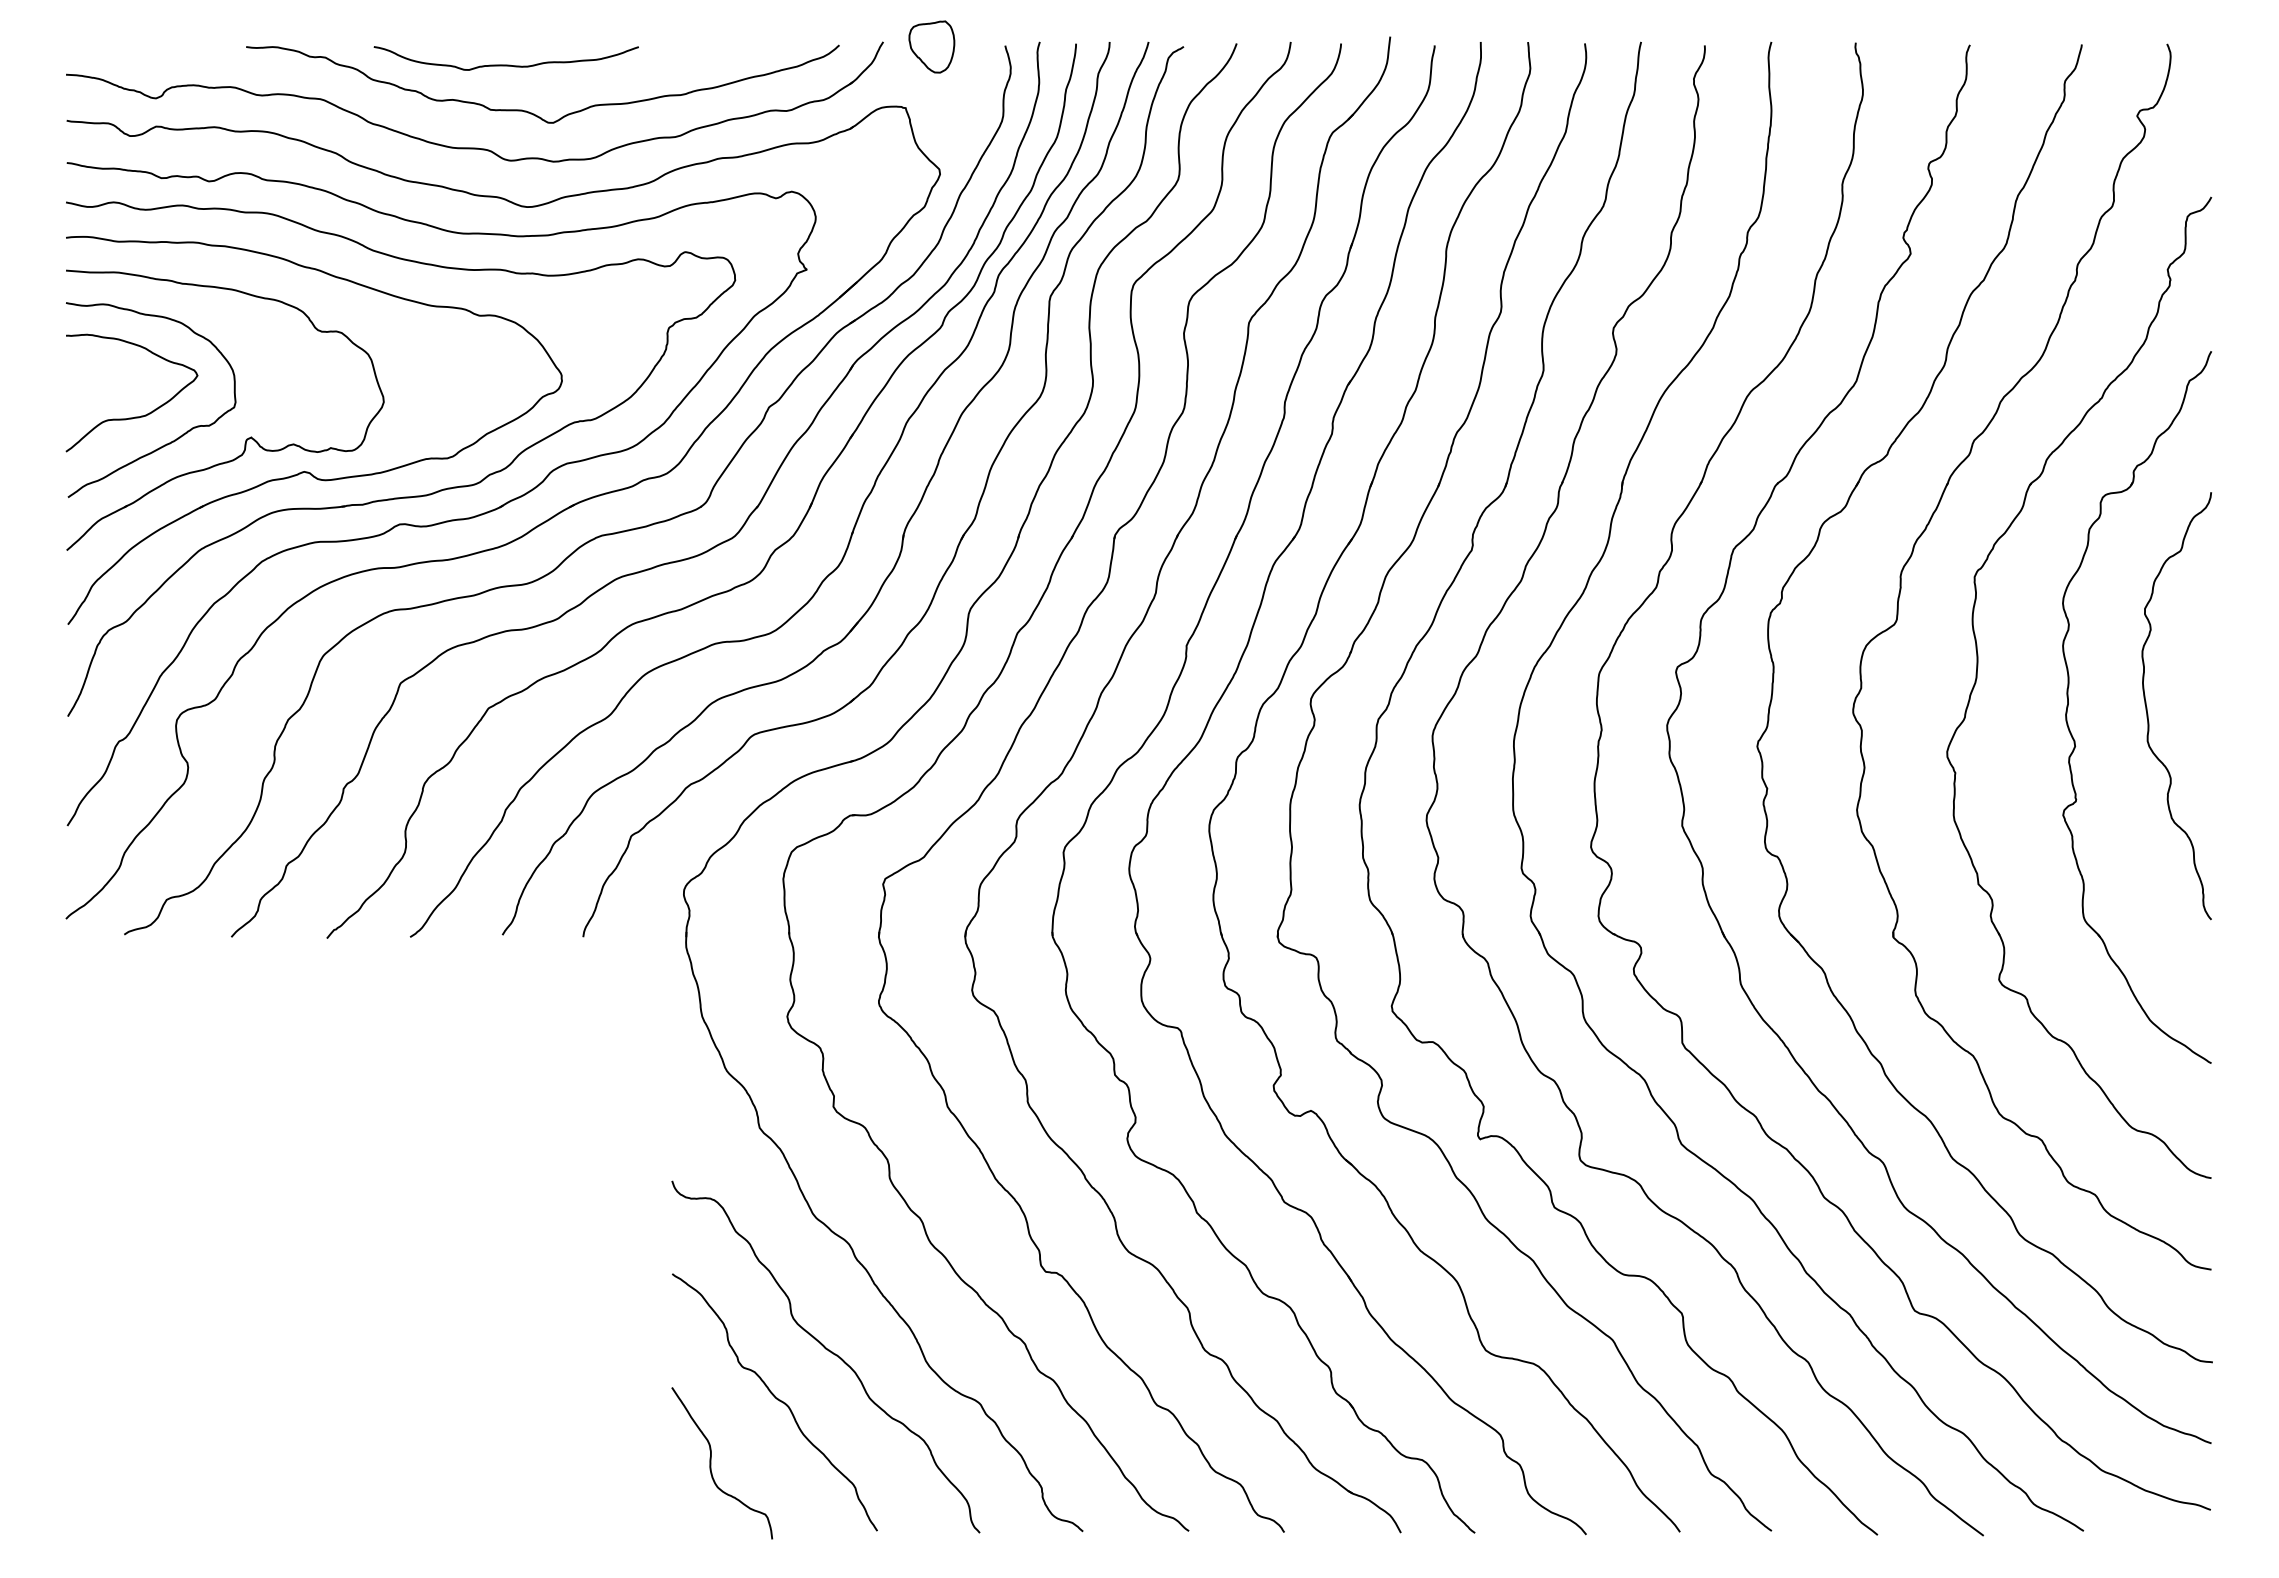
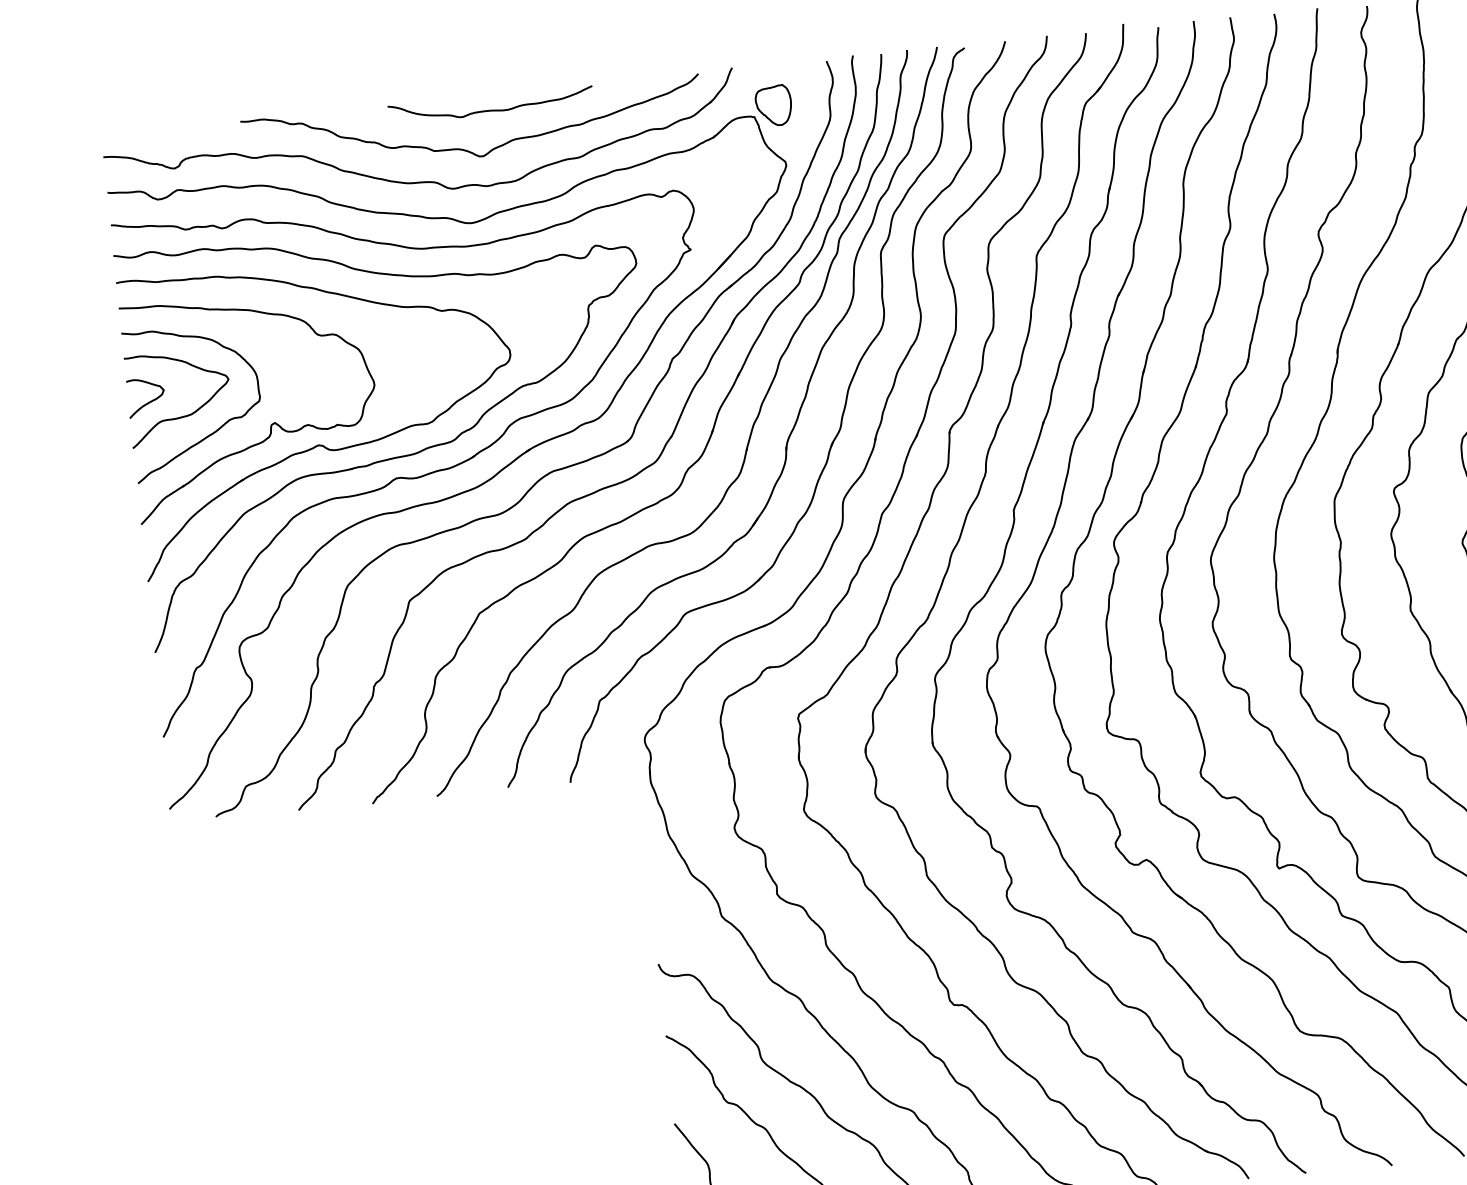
part: (931, 46) -> (773, 105), moved
curve: (505, 64) -> (490, 109), moved
curve: (91, 394) -> (148, 402), added

